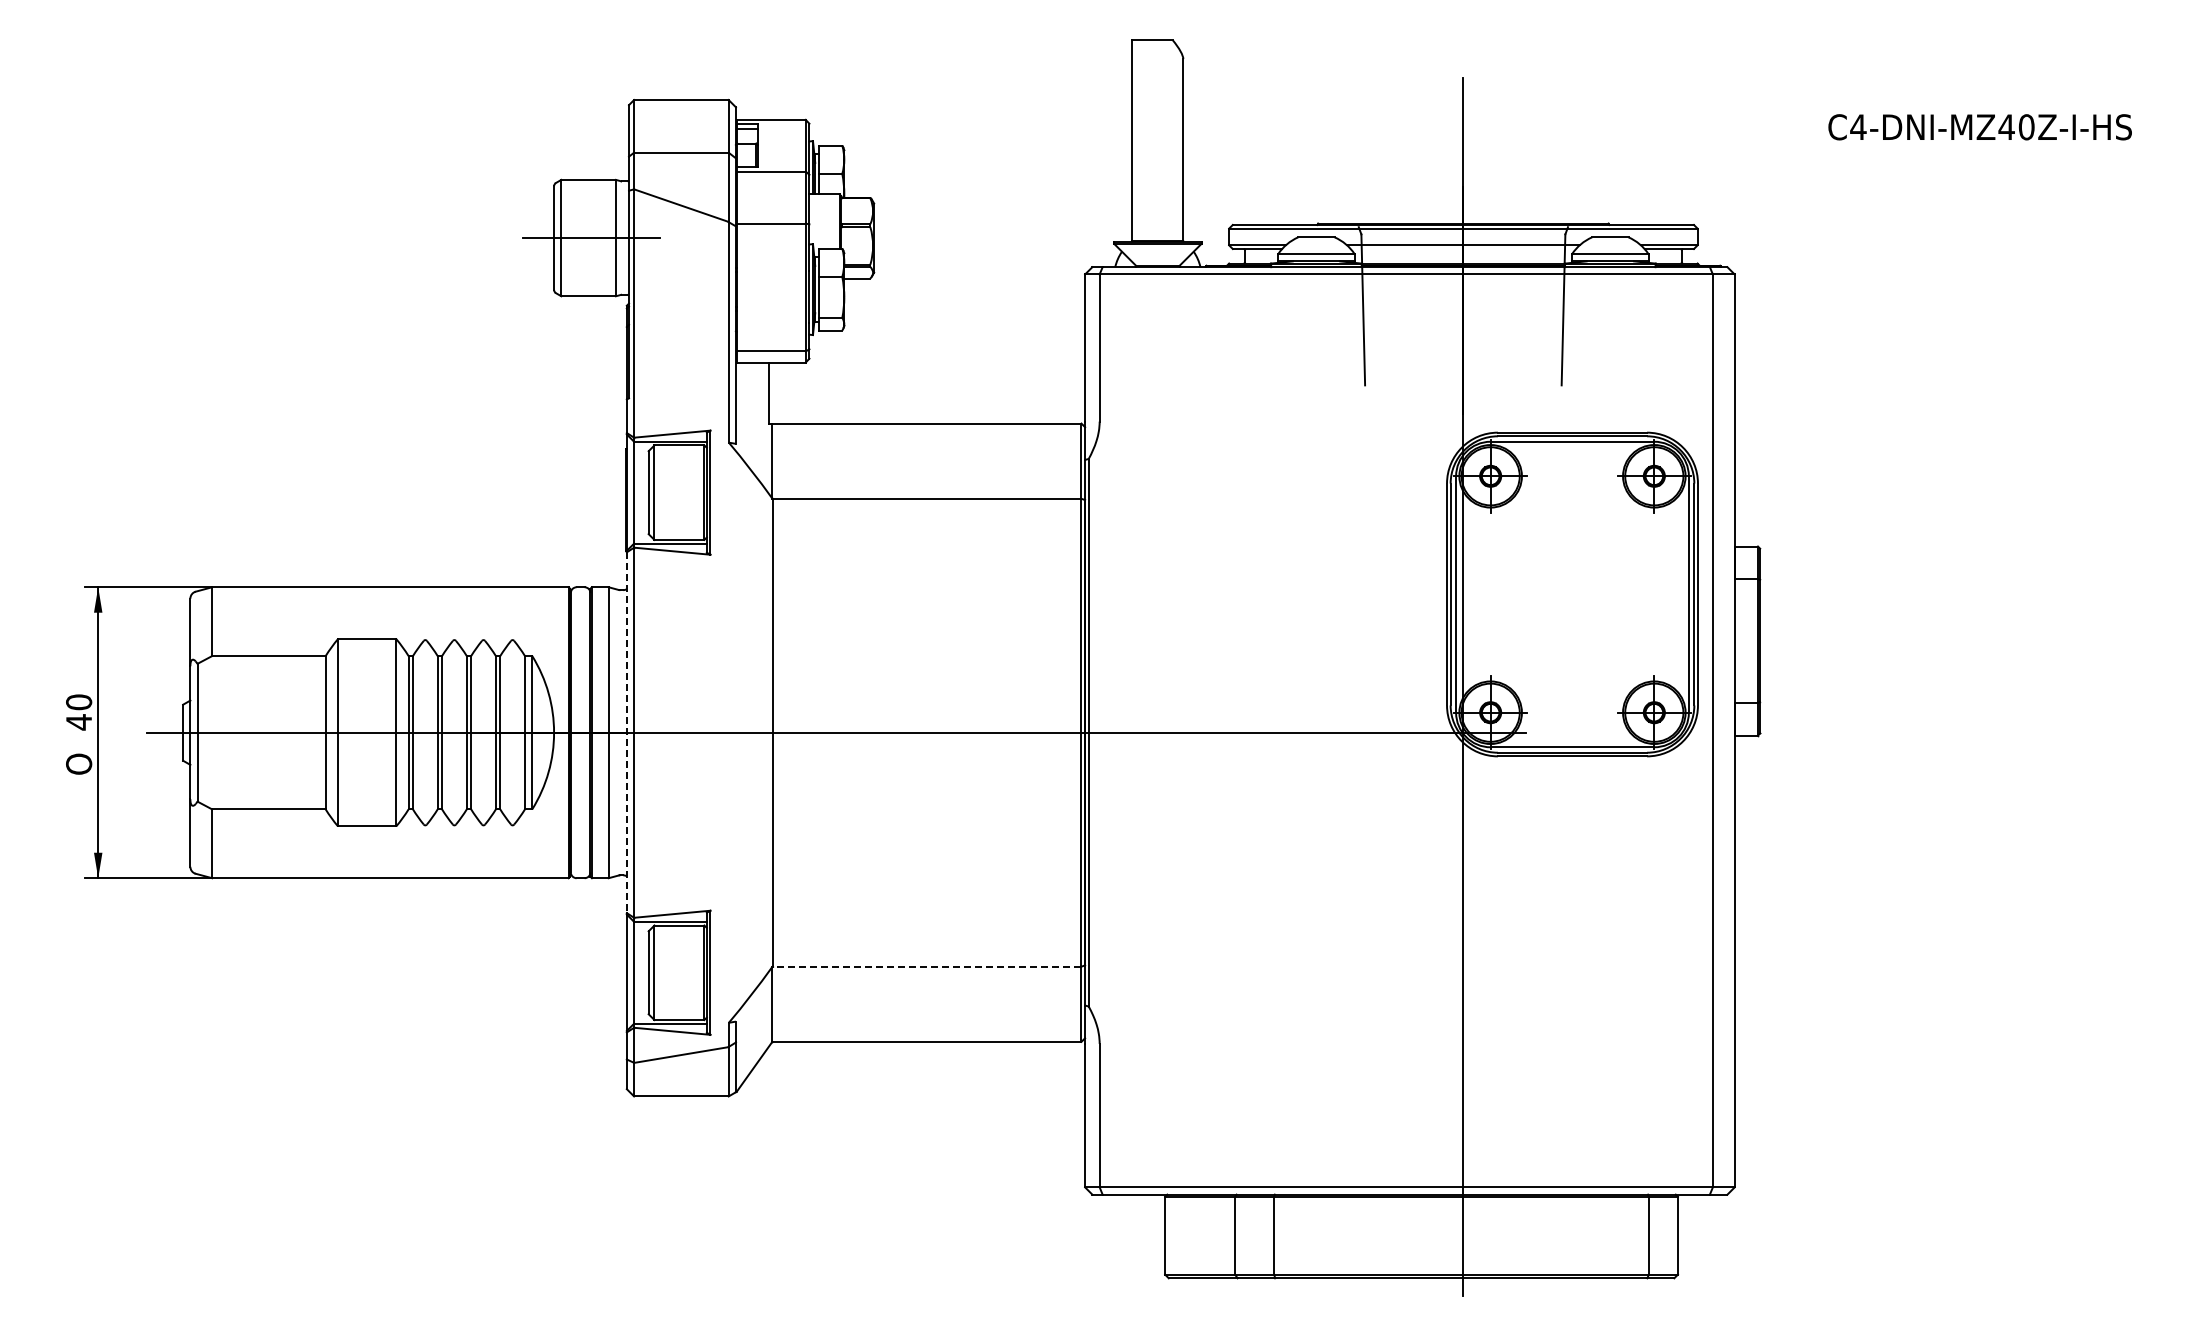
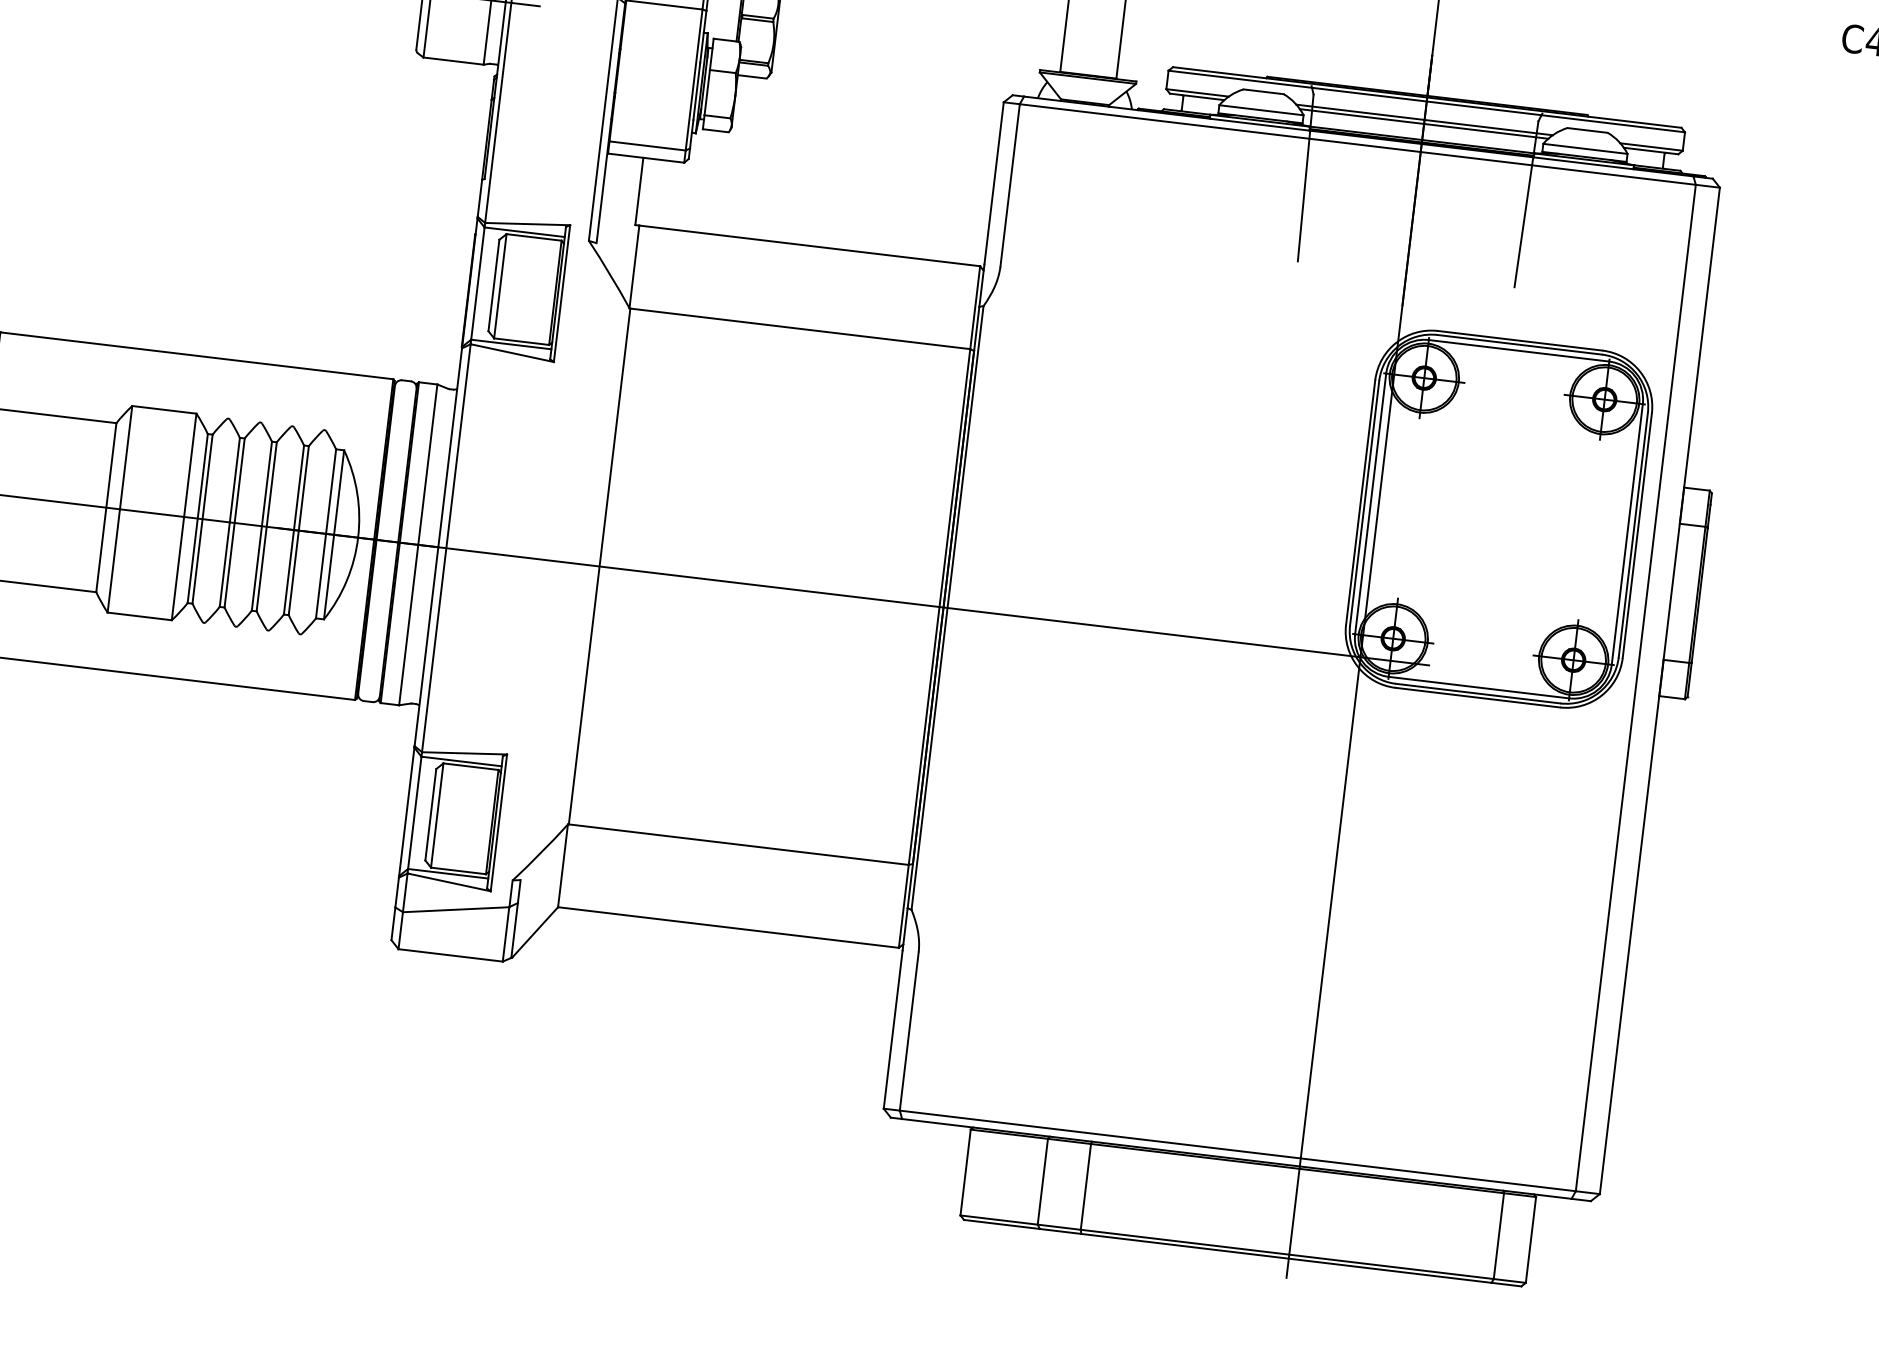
line: (1463, 249) -> (1424, 124), added
line: (626, 733) -> (437, 548), dashed -> solid
line: (926, 966) -> (737, 844), dashed -> solid

